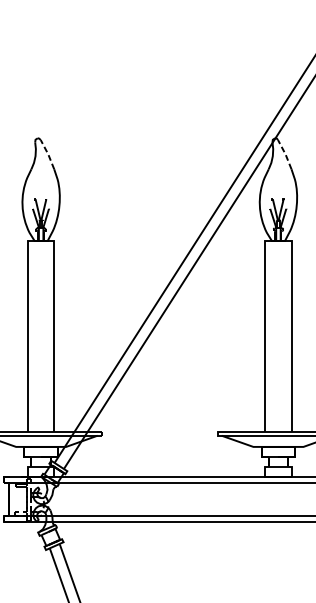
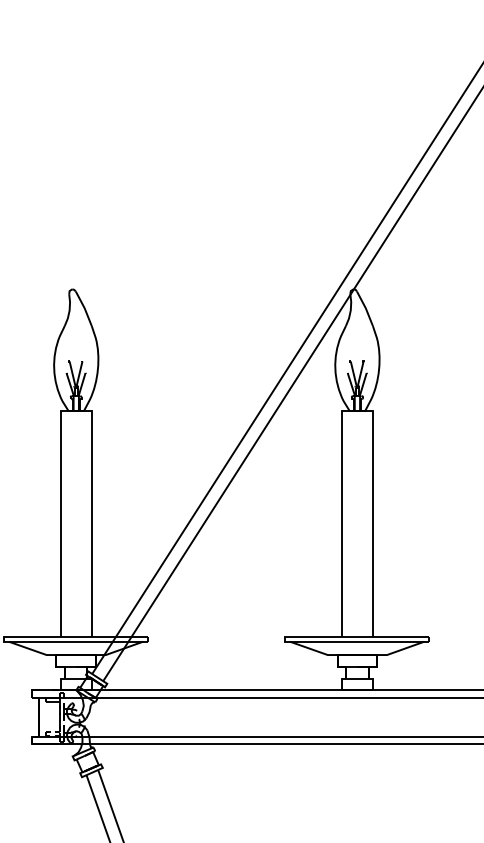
line: (48, 154) -> (84, 308), dashed -> solid
line: (285, 154) -> (365, 308), dashed -> solid

